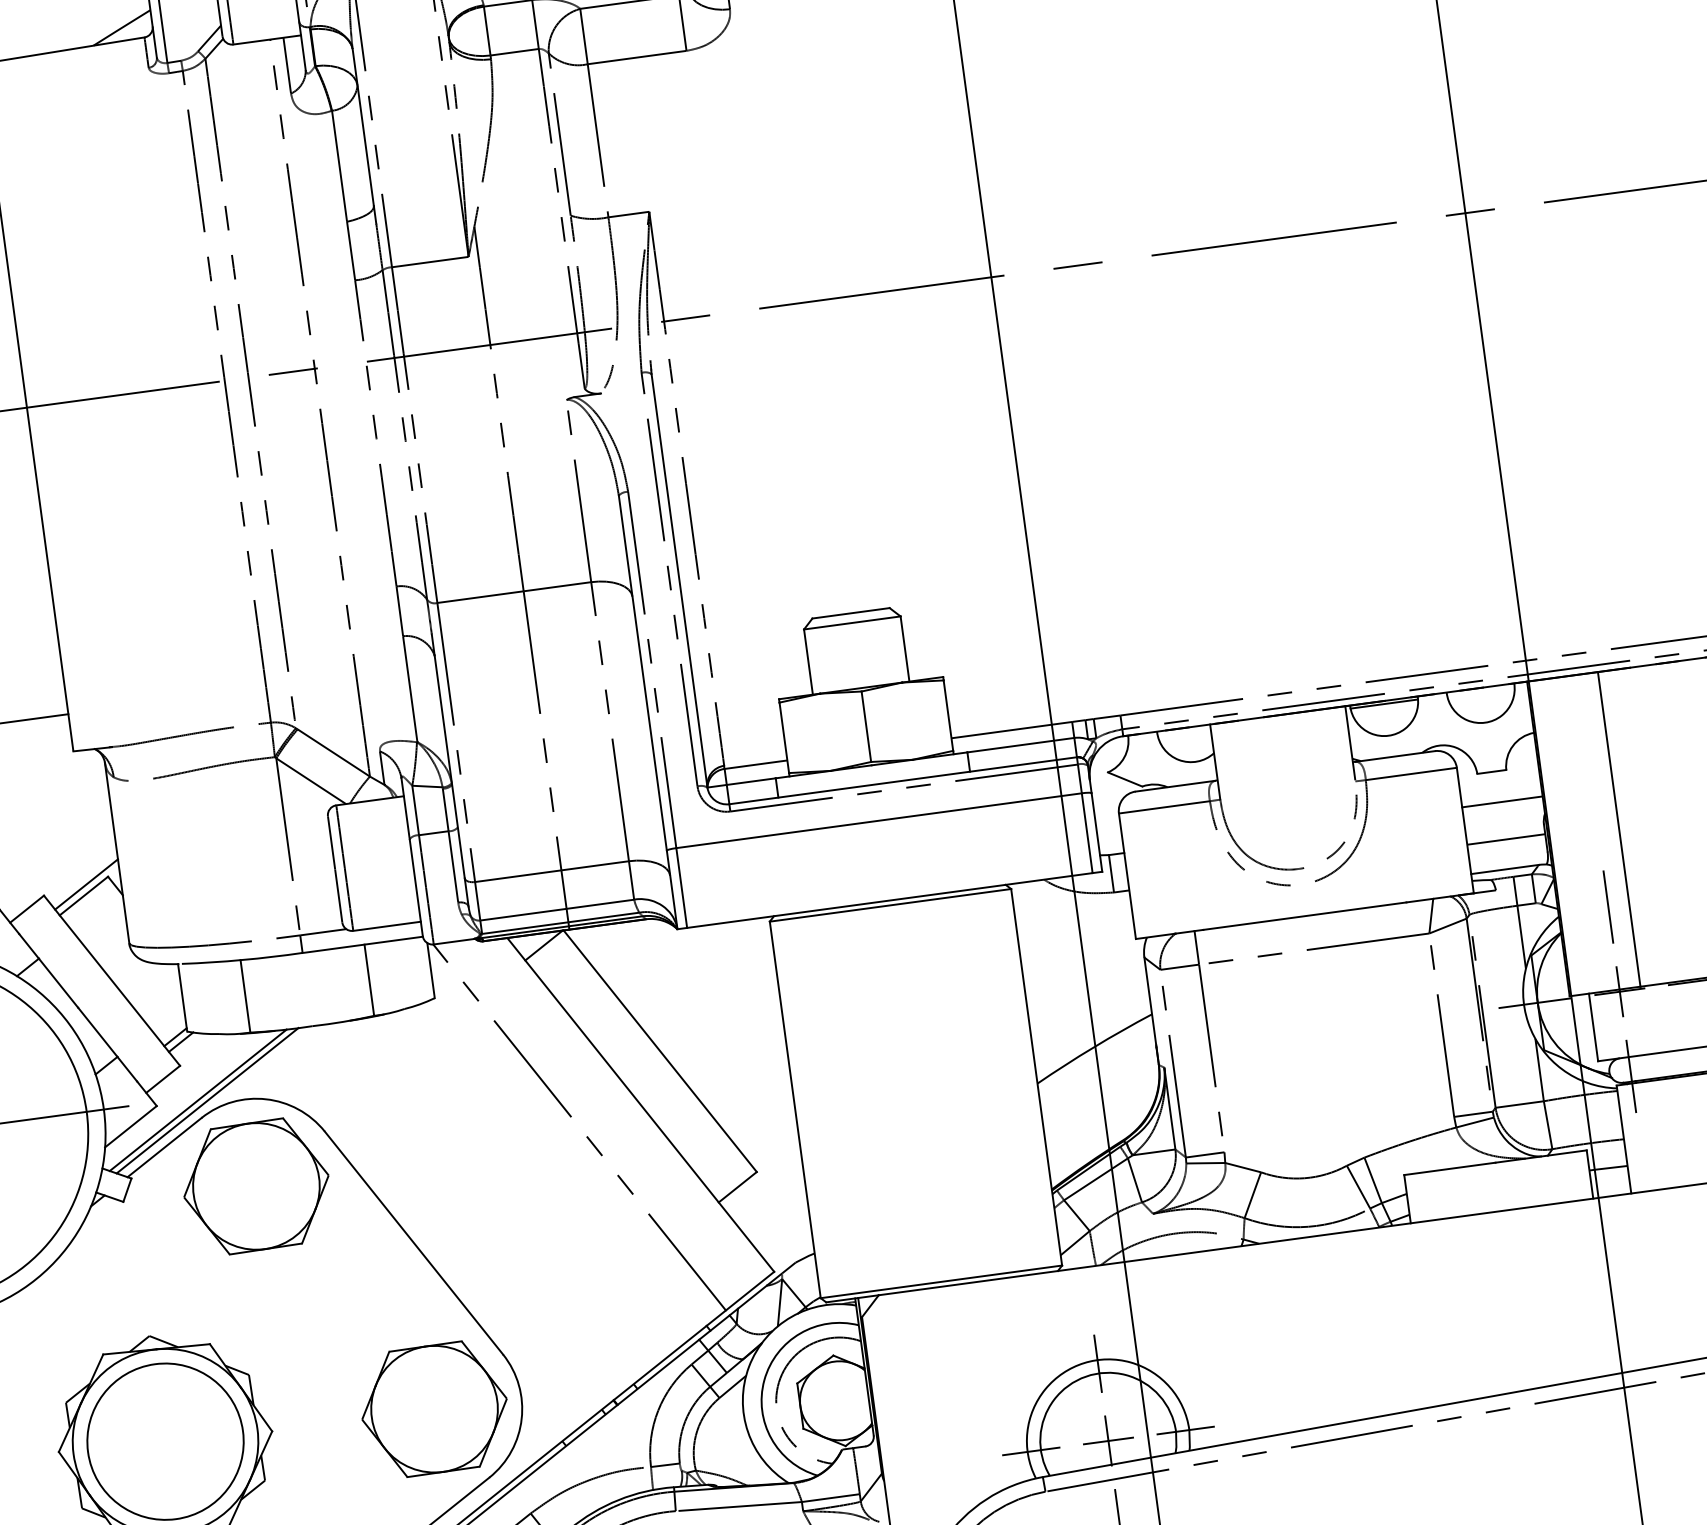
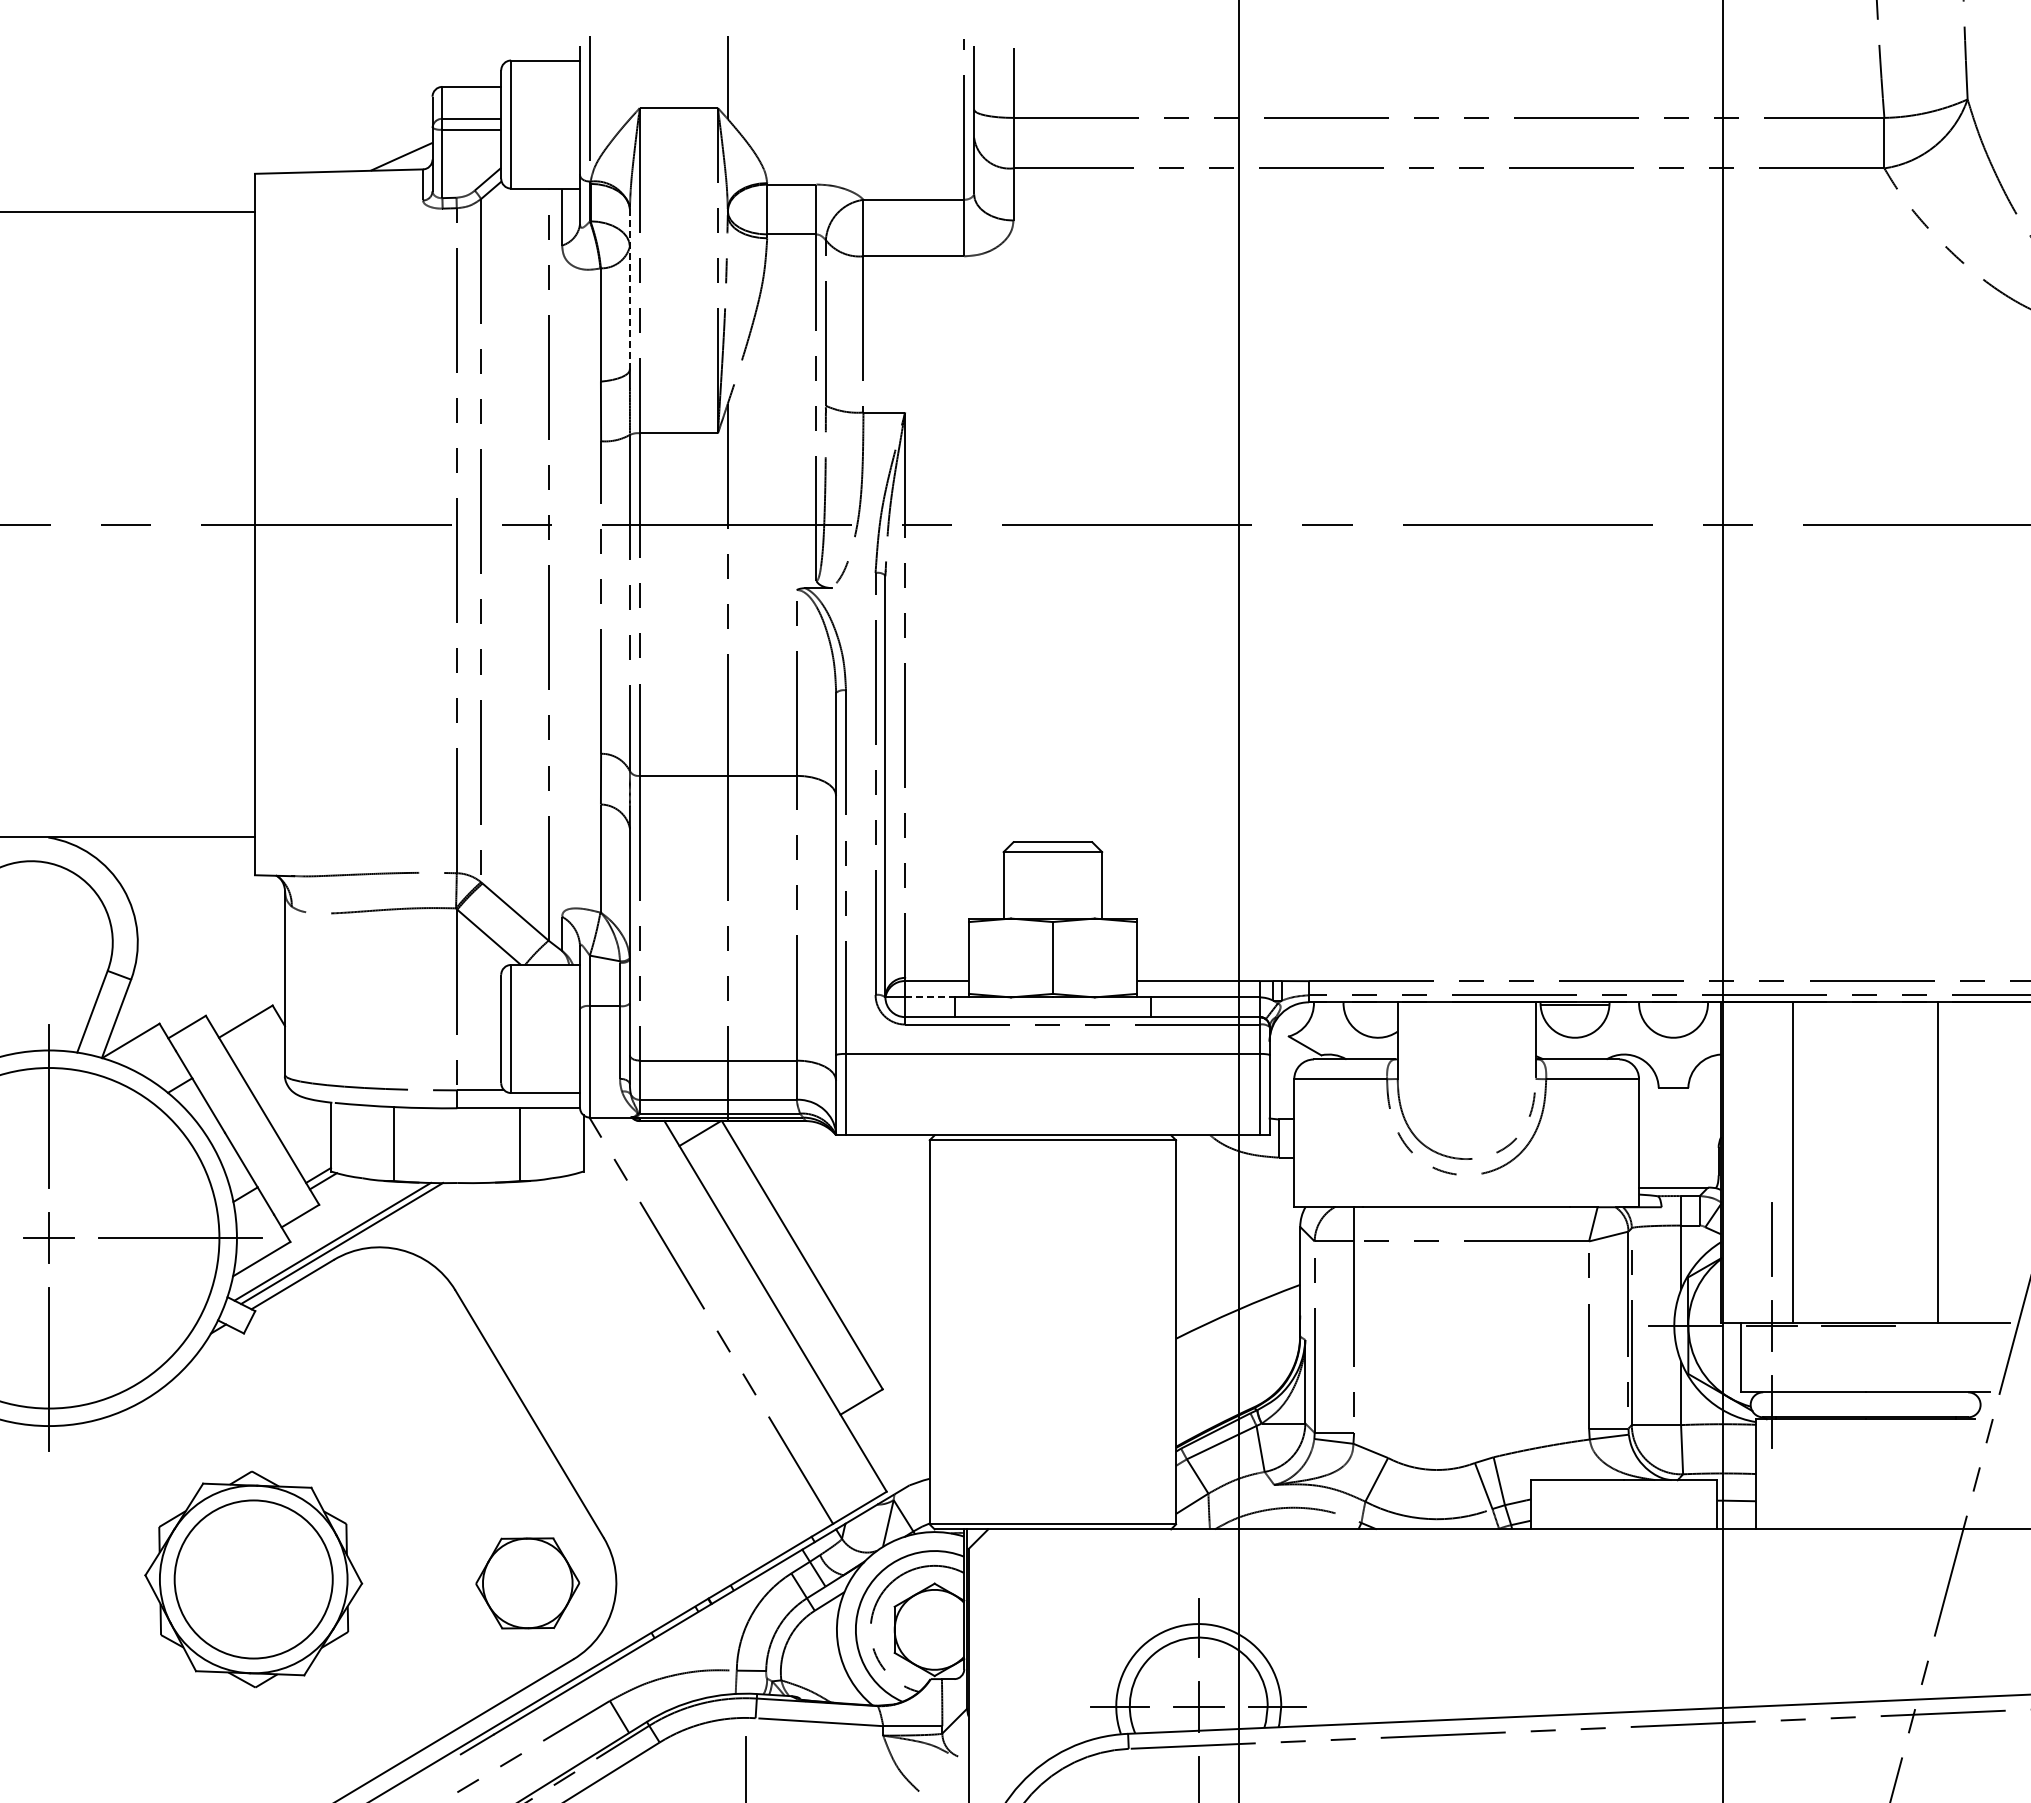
line: (362, 126) -> (629, 288), solid -> dashed
line: (751, 781) -> (930, 997), solid -> dashed
line: (1502, 801) -> (1680, 1119), removed
line: (1505, 839) -> (1678, 1157), removed
line: (86, 884) -> (249, 1010), removed
part: (255, 1186) -> (378, 1335), removed
part: (434, 1409) -> (527, 1583), size x0.7

